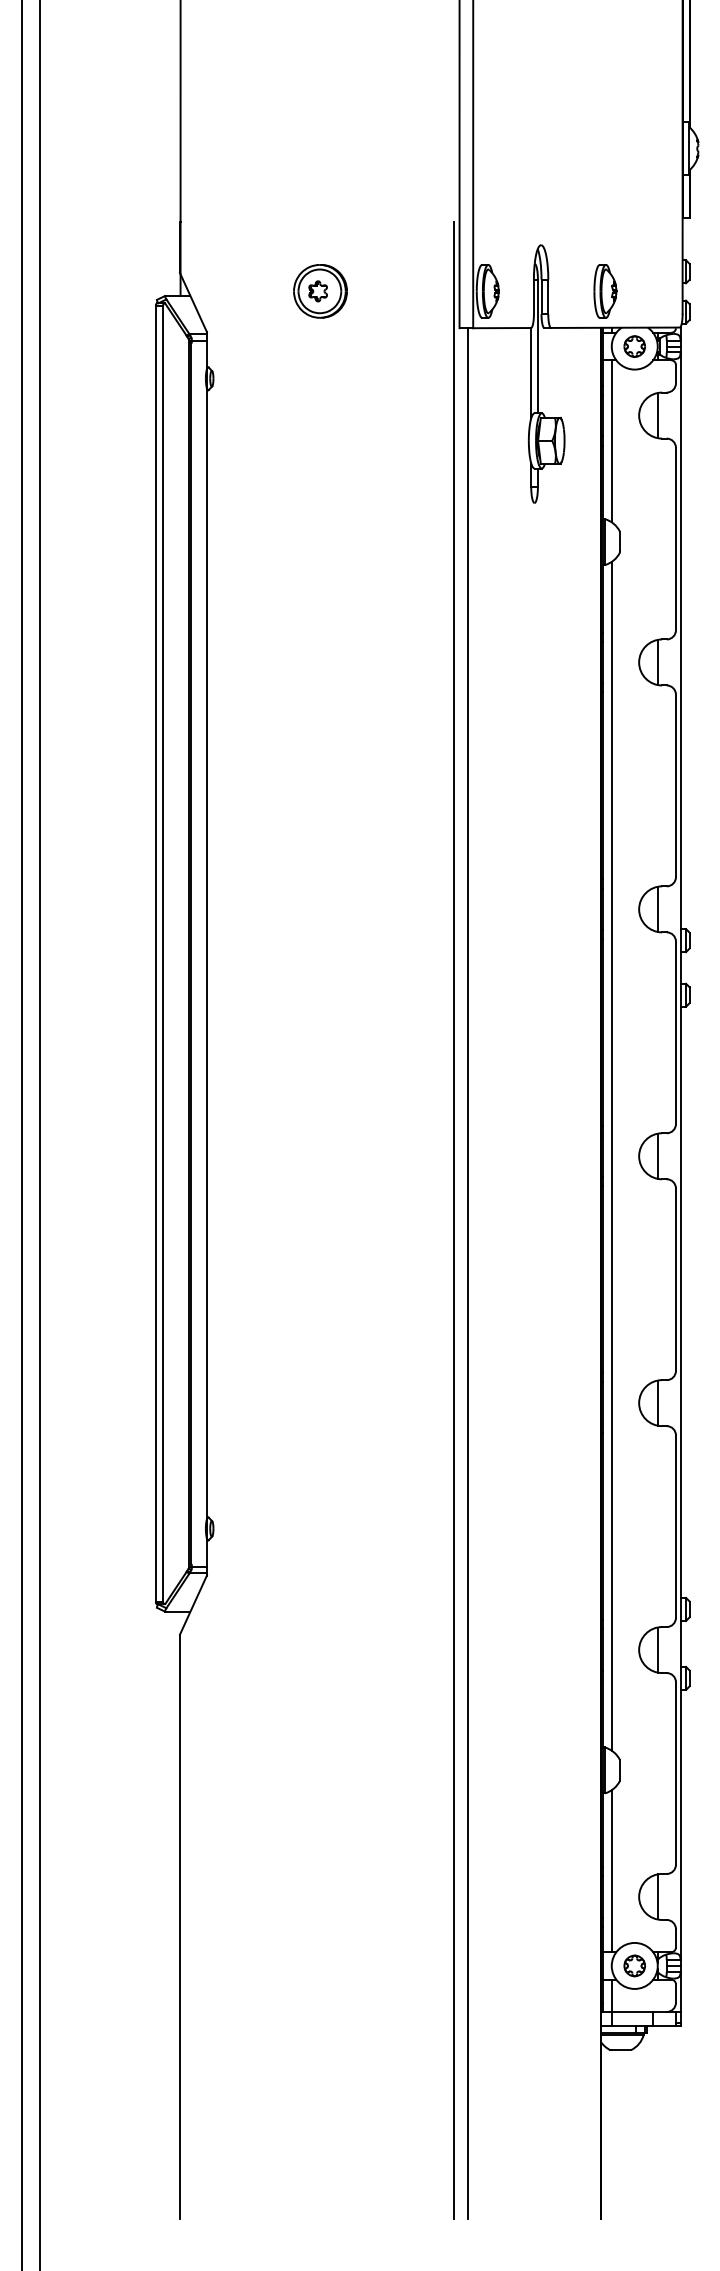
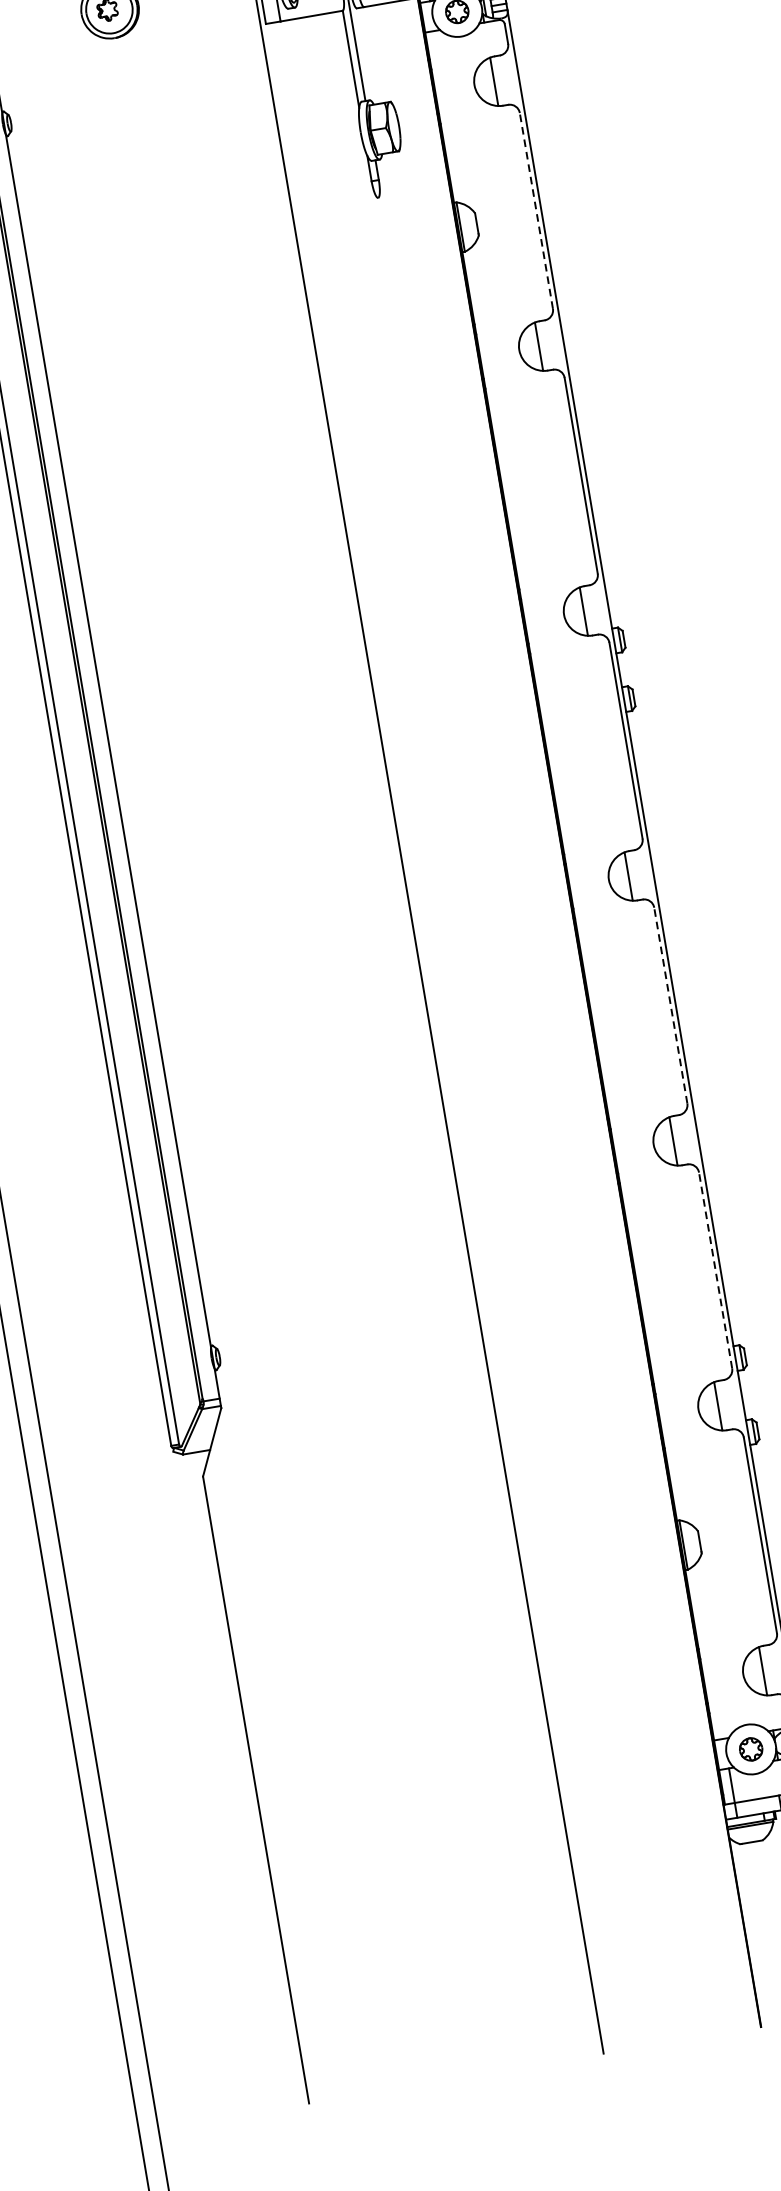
line: (611, 441) -> (449, 117), removed
line: (675, 538) -> (535, 210), solid -> dashed
line: (611, 1155) -> (579, 884), removed
line: (468, 1273) -> (447, 1036), removed
line: (675, 1279) -> (670, 1005), solid -> dashed
line: (675, 1526) -> (715, 1270), solid -> dashed
line: (611, 1871) -> (709, 1652), removed

